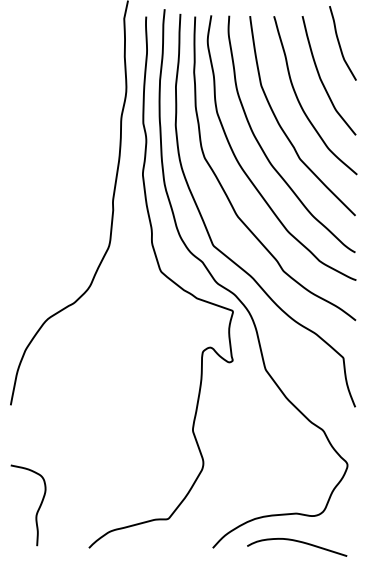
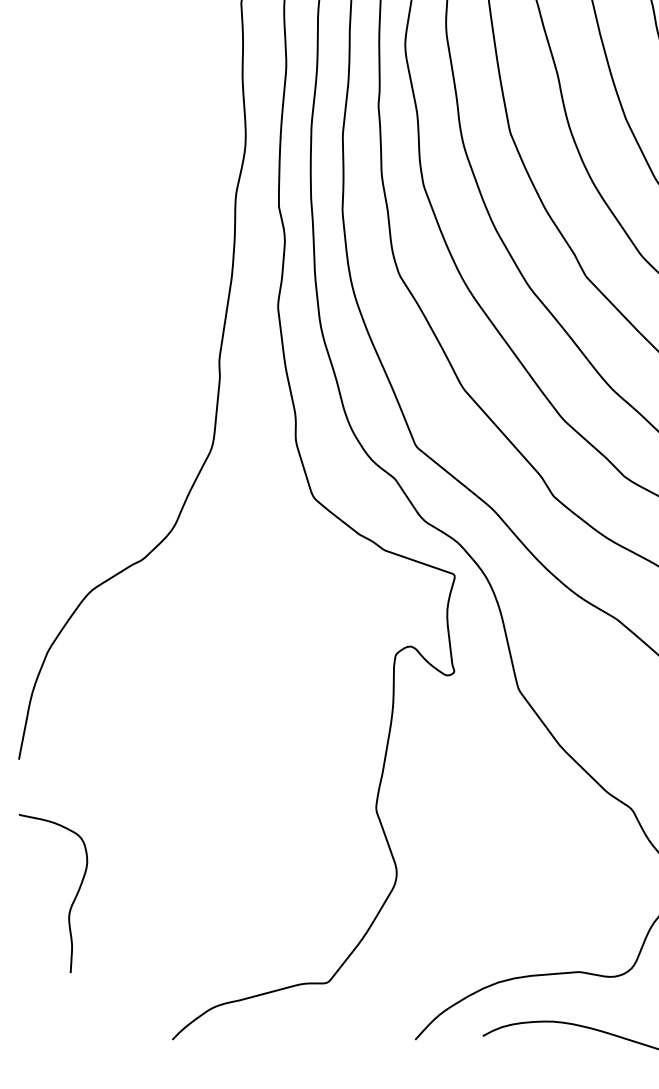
curve: (37, 509) -> (71, 901), moved

